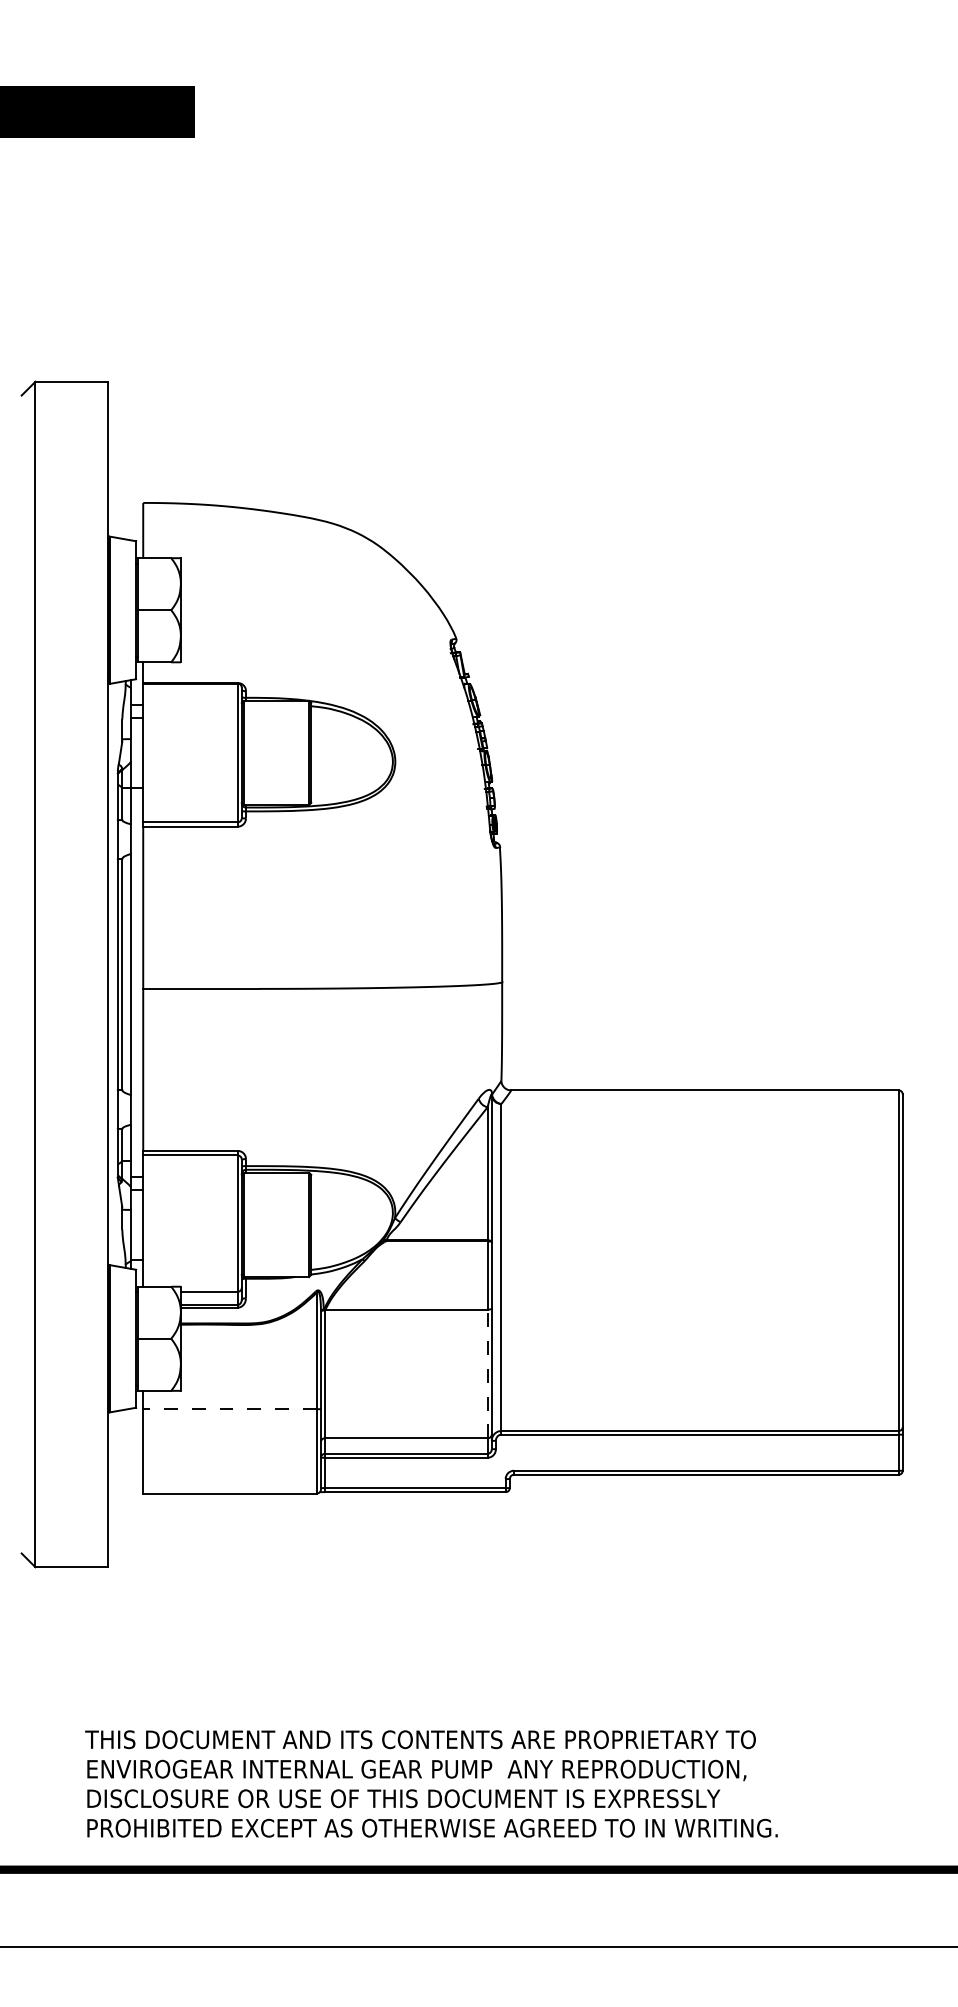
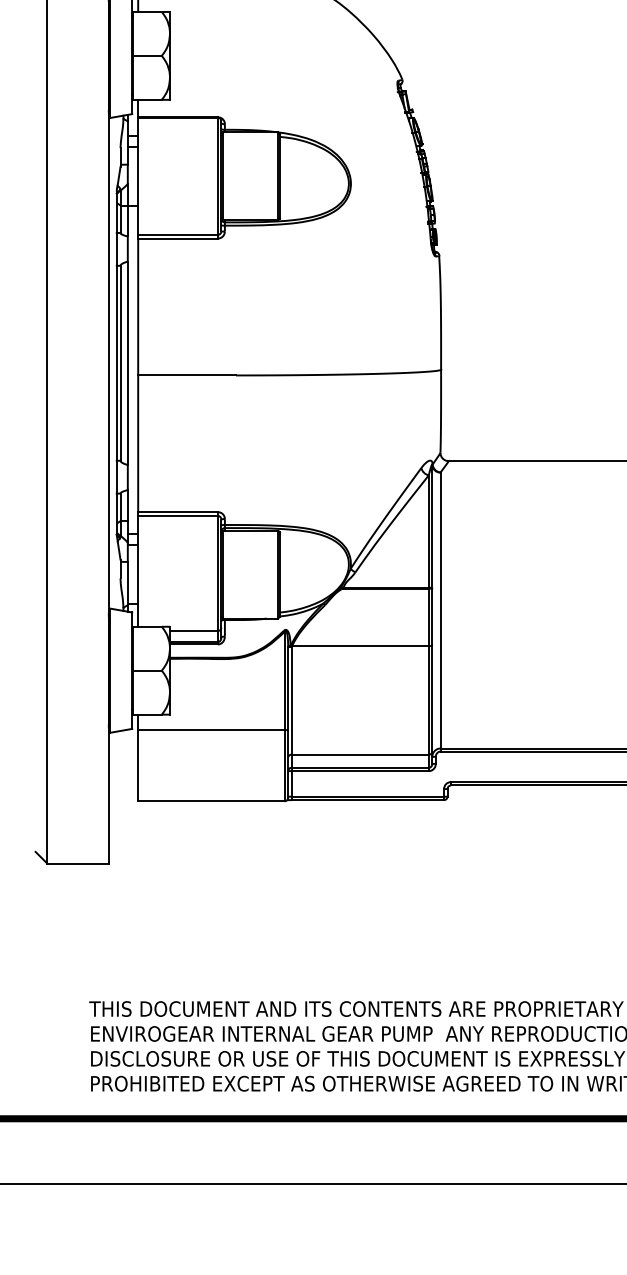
line: (487, 1373) -> (428, 700), dashed -> solid
line: (230, 1409) -> (211, 730), dashed -> solid

